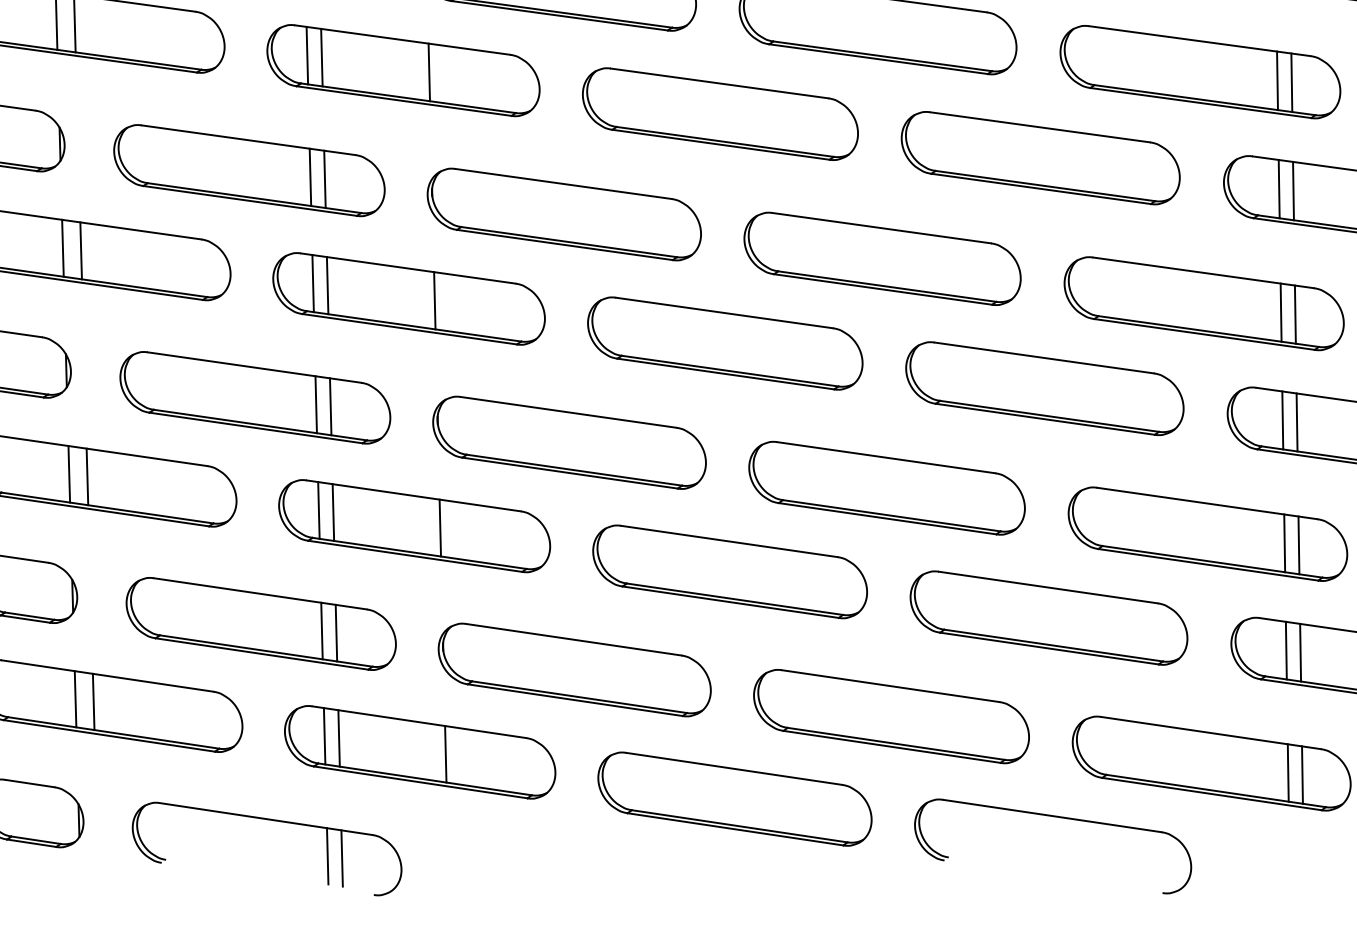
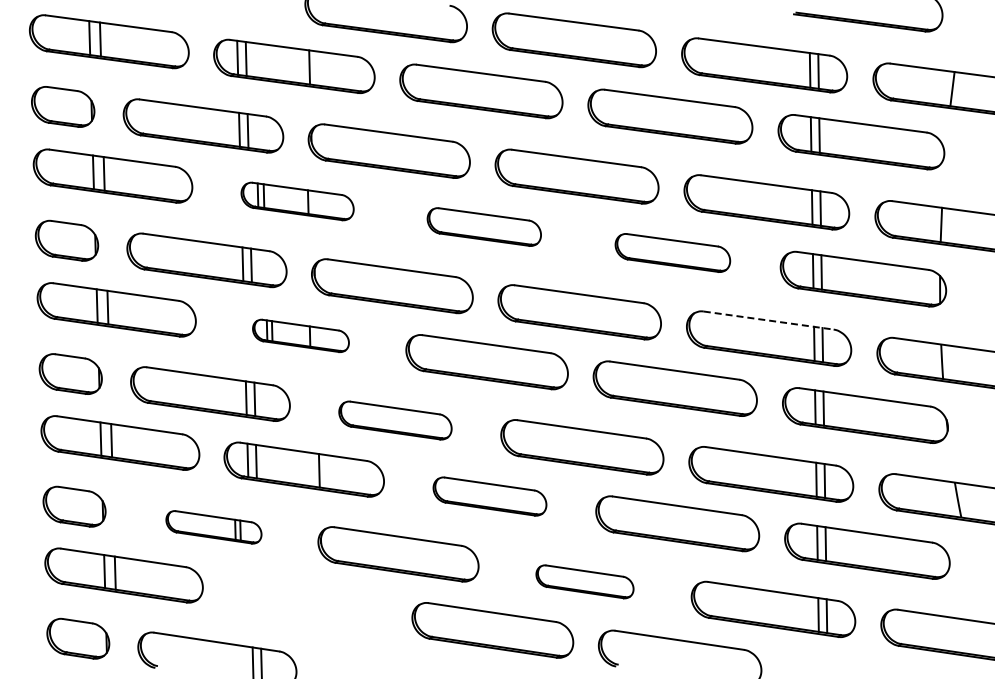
part: (403, 70) -> (297, 201), size x0.7
part: (720, 113) -> (484, 226), size x0.7
part: (1040, 157) -> (672, 252), size x0.7
line: (1203, 272) -> (768, 320), solid -> dashed
part: (408, 298) -> (300, 335), size x0.6
part: (569, 442) -> (395, 420), size x0.7
part: (729, 571) -> (489, 496), size x0.7
part: (260, 624) -> (213, 527), size x0.6
part: (890, 716) -> (584, 581), size x0.6
part: (420, 751) -> (307, 602), removed

